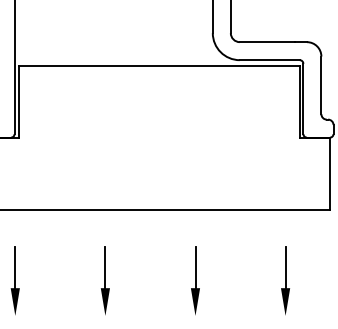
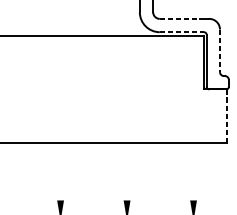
line: (267, 42) -> (180, 19), solid -> dashed
line: (269, 60) -> (181, 32), solid -> dashed
line: (321, 85) -> (220, 50), solid -> dashed
line: (330, 174) -> (226, 116), solid -> dashed
line: (105, 267) -> (60, 185), removed
line: (195, 267) -> (127, 185), removed
line: (285, 267) -> (193, 185), removed

